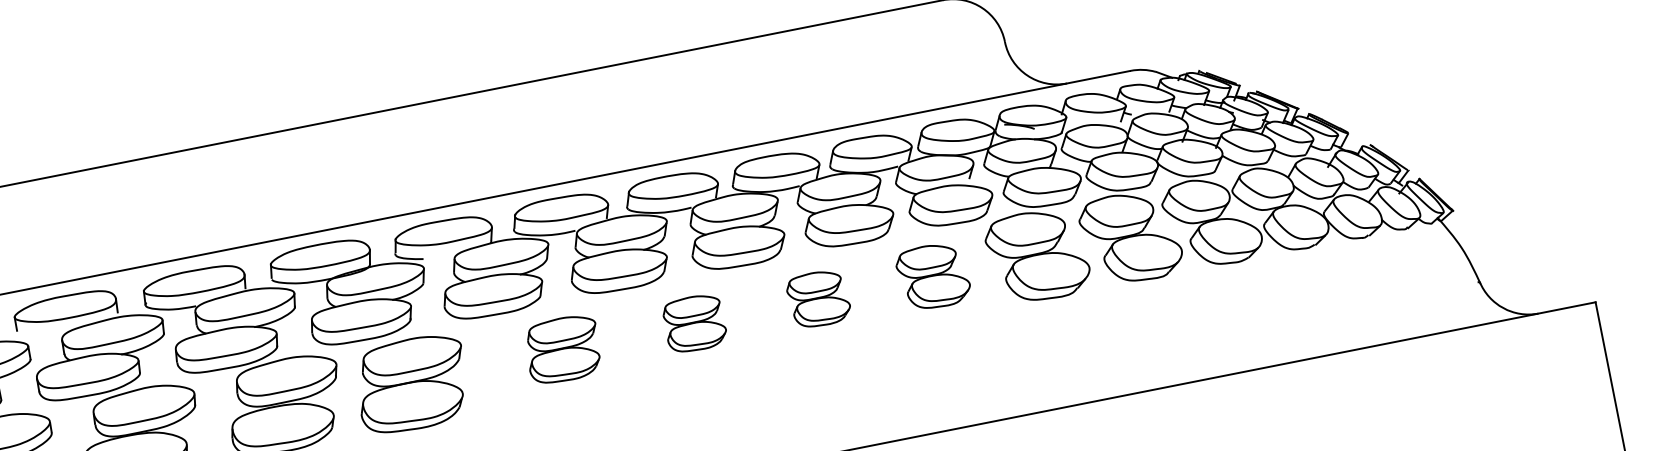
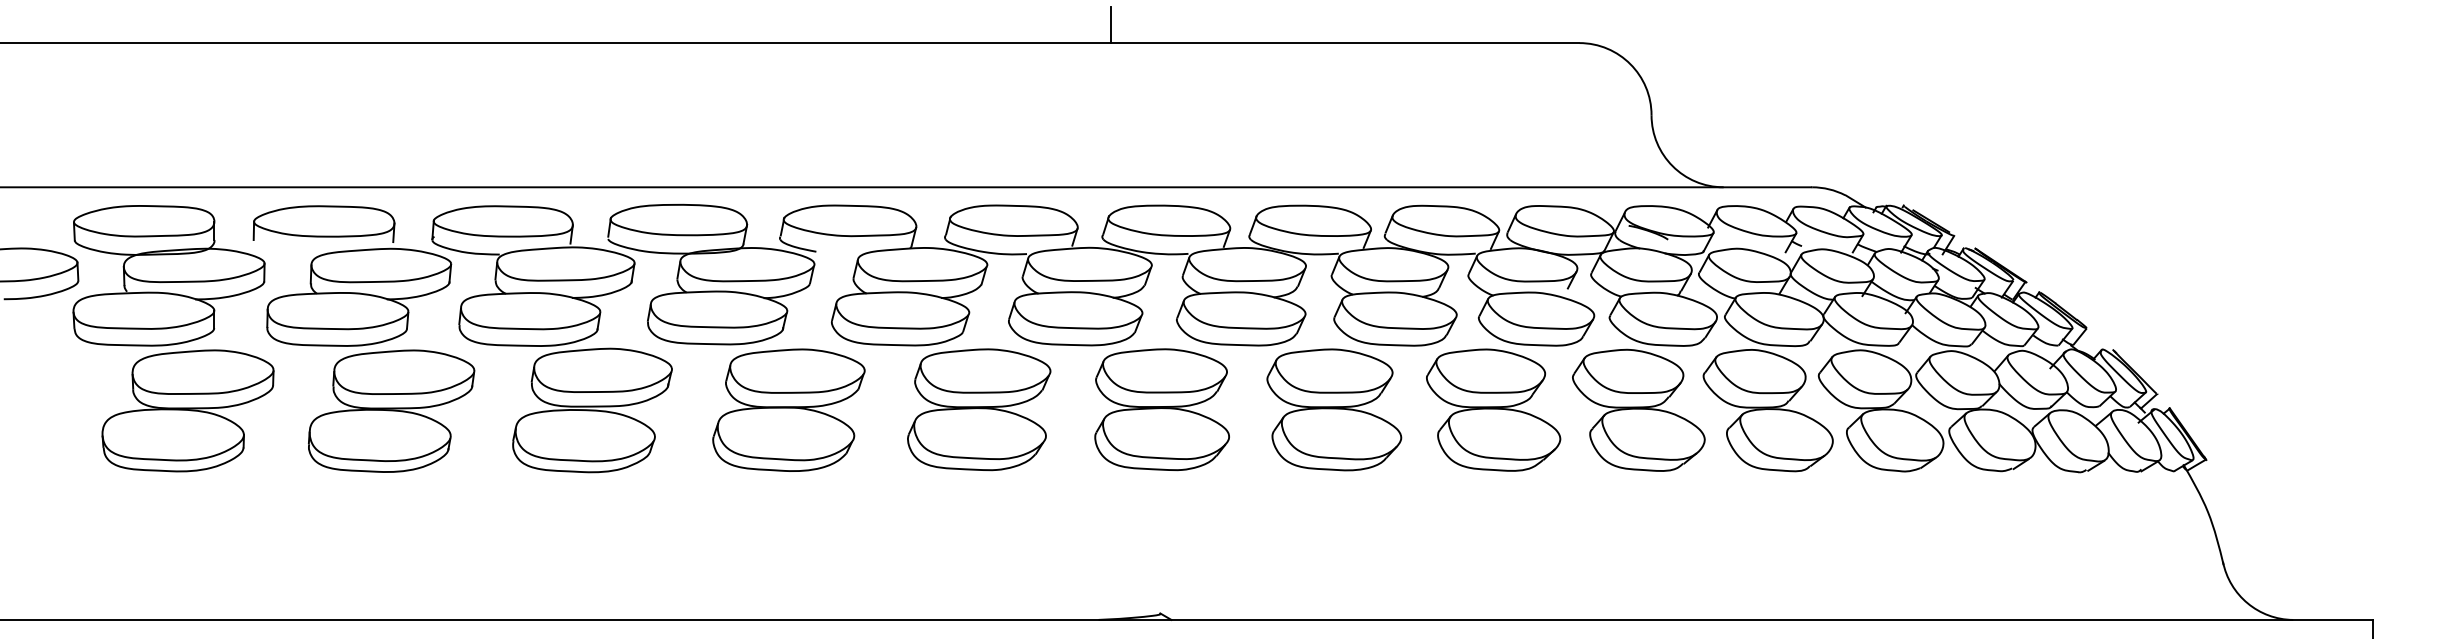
line: (602, 54) -> (1110, 25), added
part: (933, 276) -> (1493, 409), size x1.43
part: (818, 298) -> (1334, 409), size x1.67
part: (694, 323) -> (1161, 409), size x1.67
part: (563, 349) -> (979, 409), size x1.43
part: (411, 383) -> (788, 409), moved

